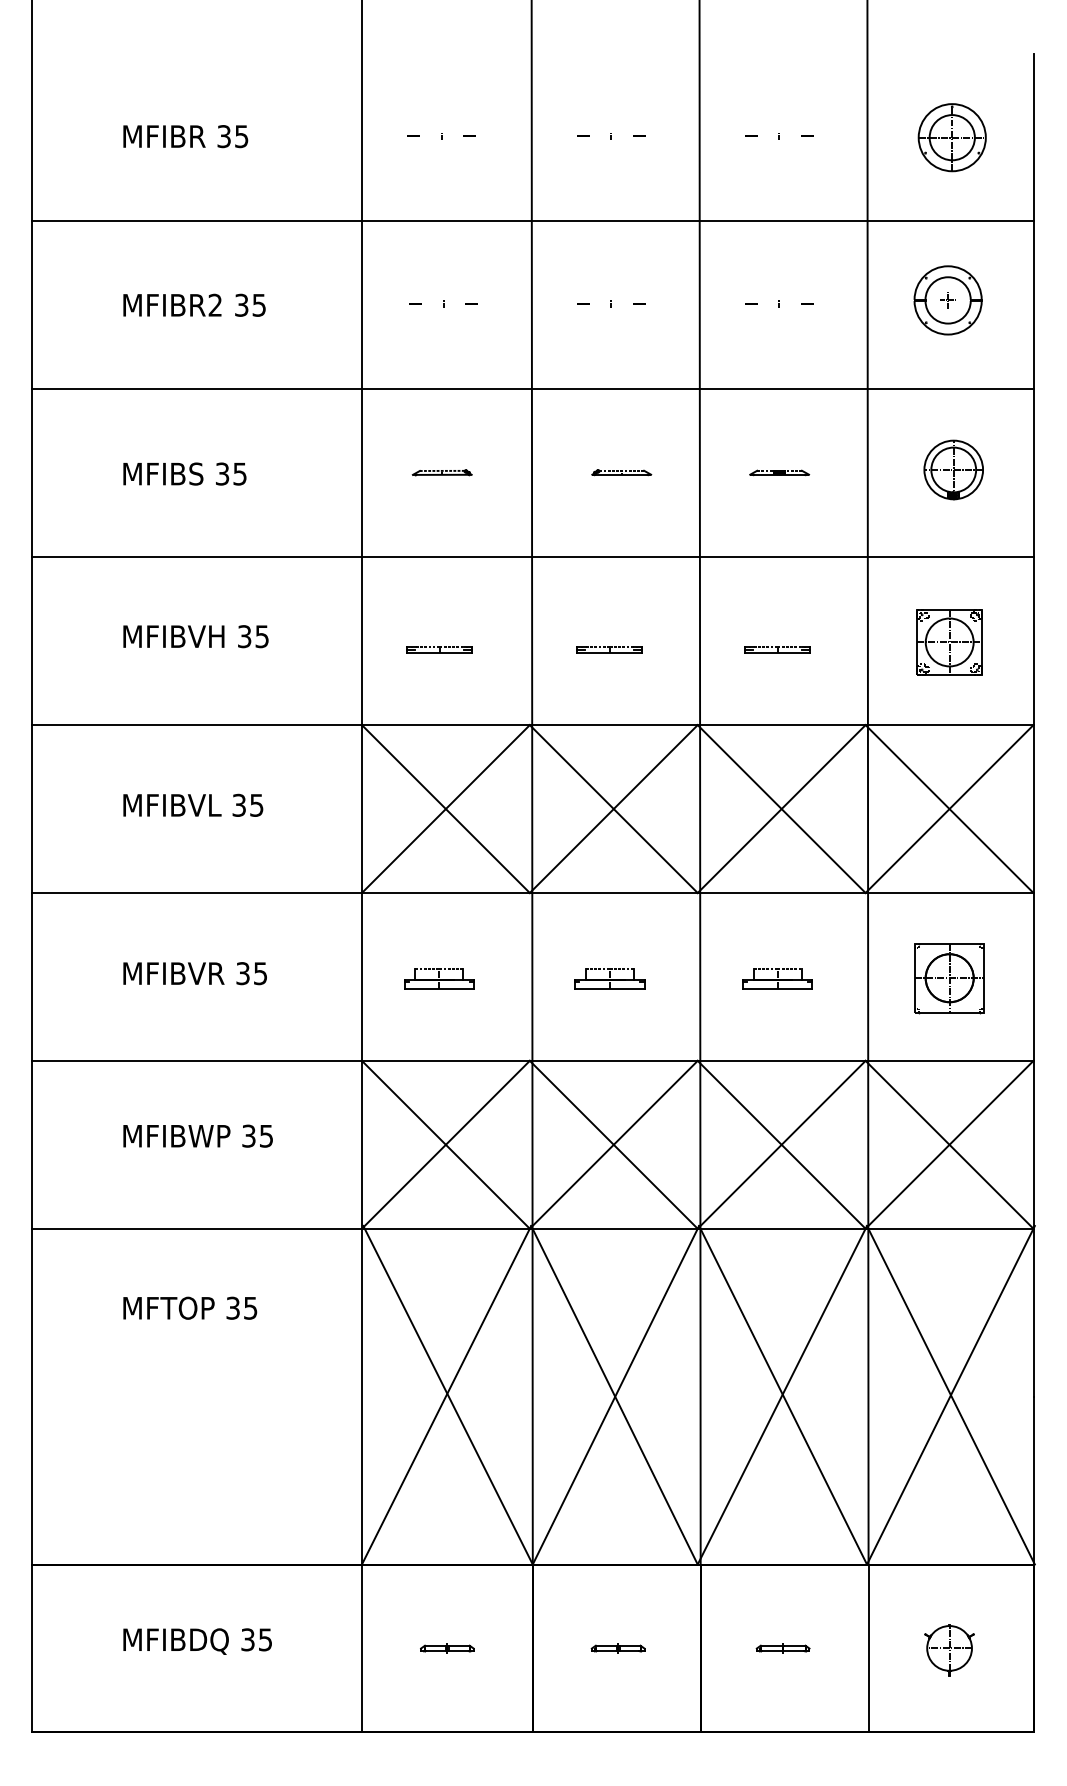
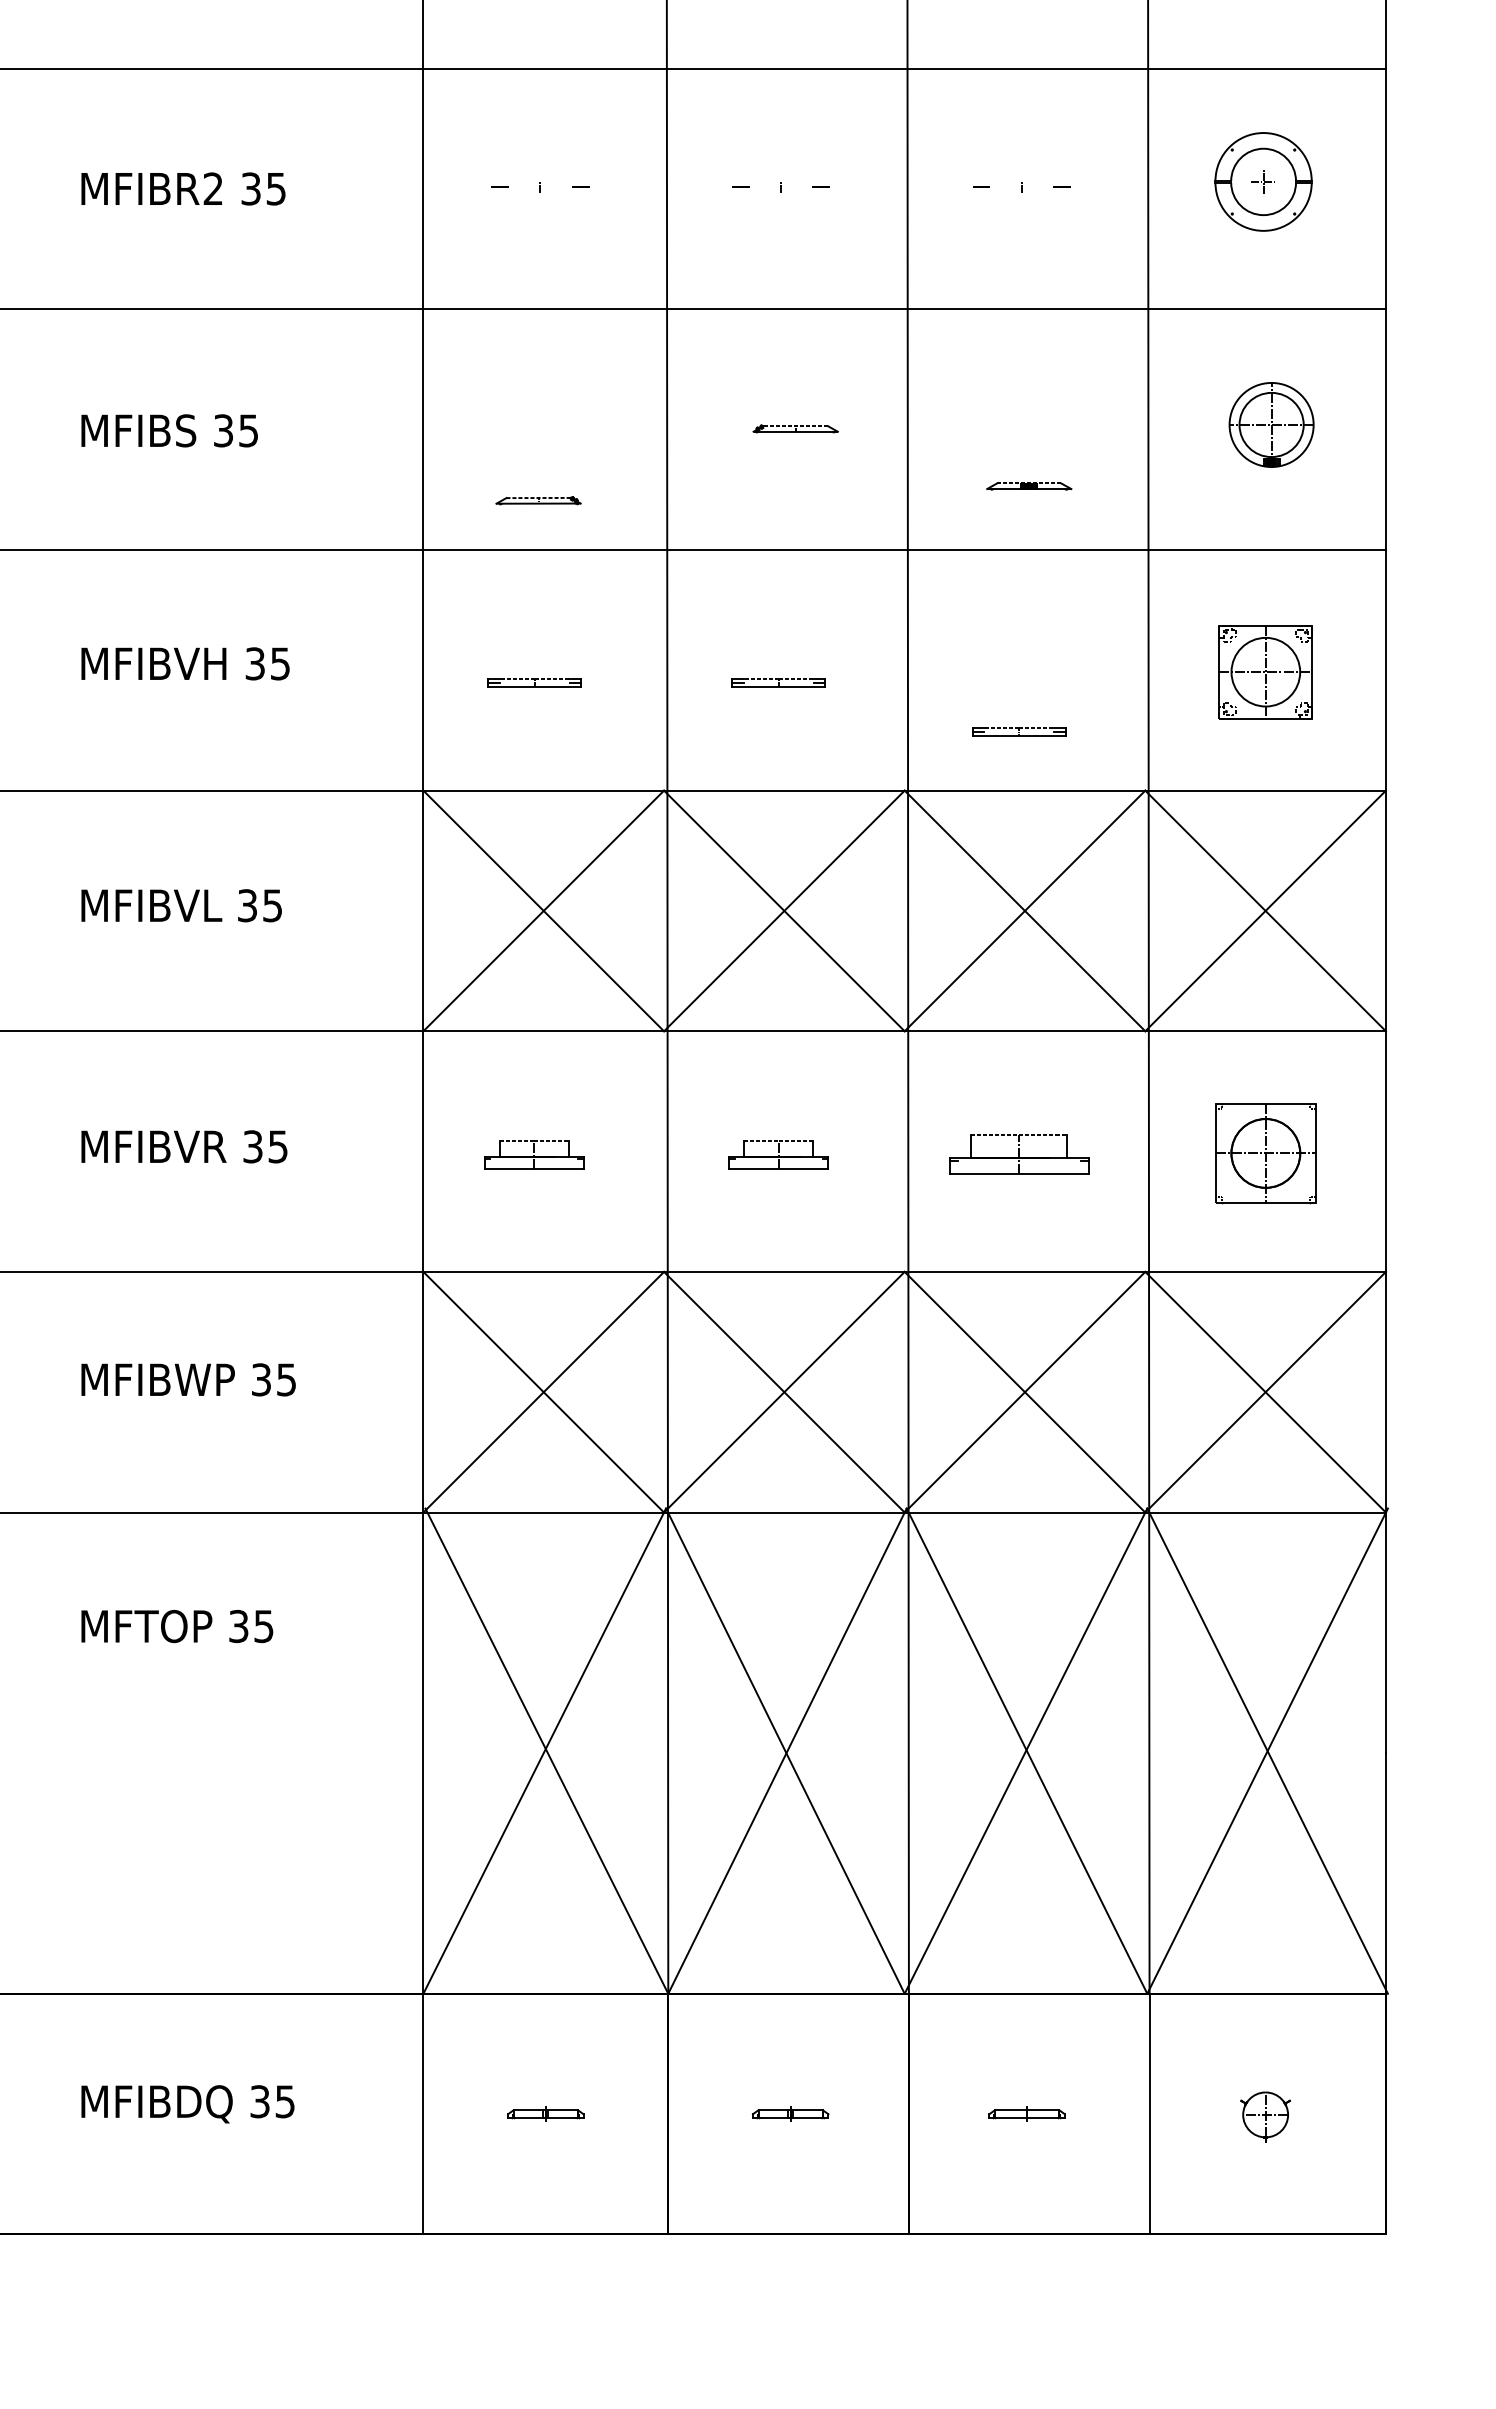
part: (441, 472) -> (537, 500), moved
part: (779, 472) -> (1029, 485), moved
part: (777, 649) -> (1019, 731), moved
part: (777, 978) -> (1019, 1153), size x1.4
part: (949, 1650) -> (1265, 2117), size x0.7

